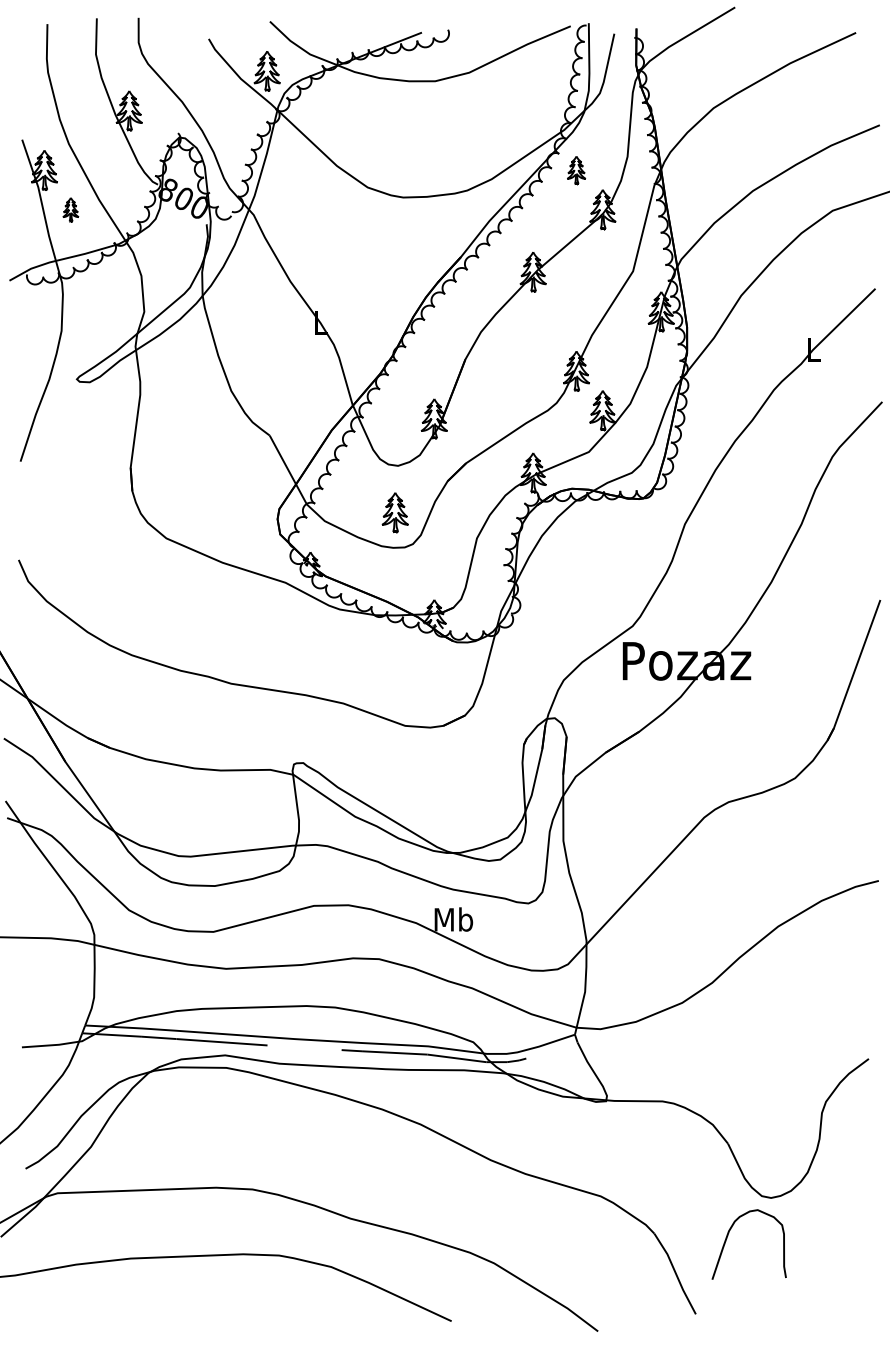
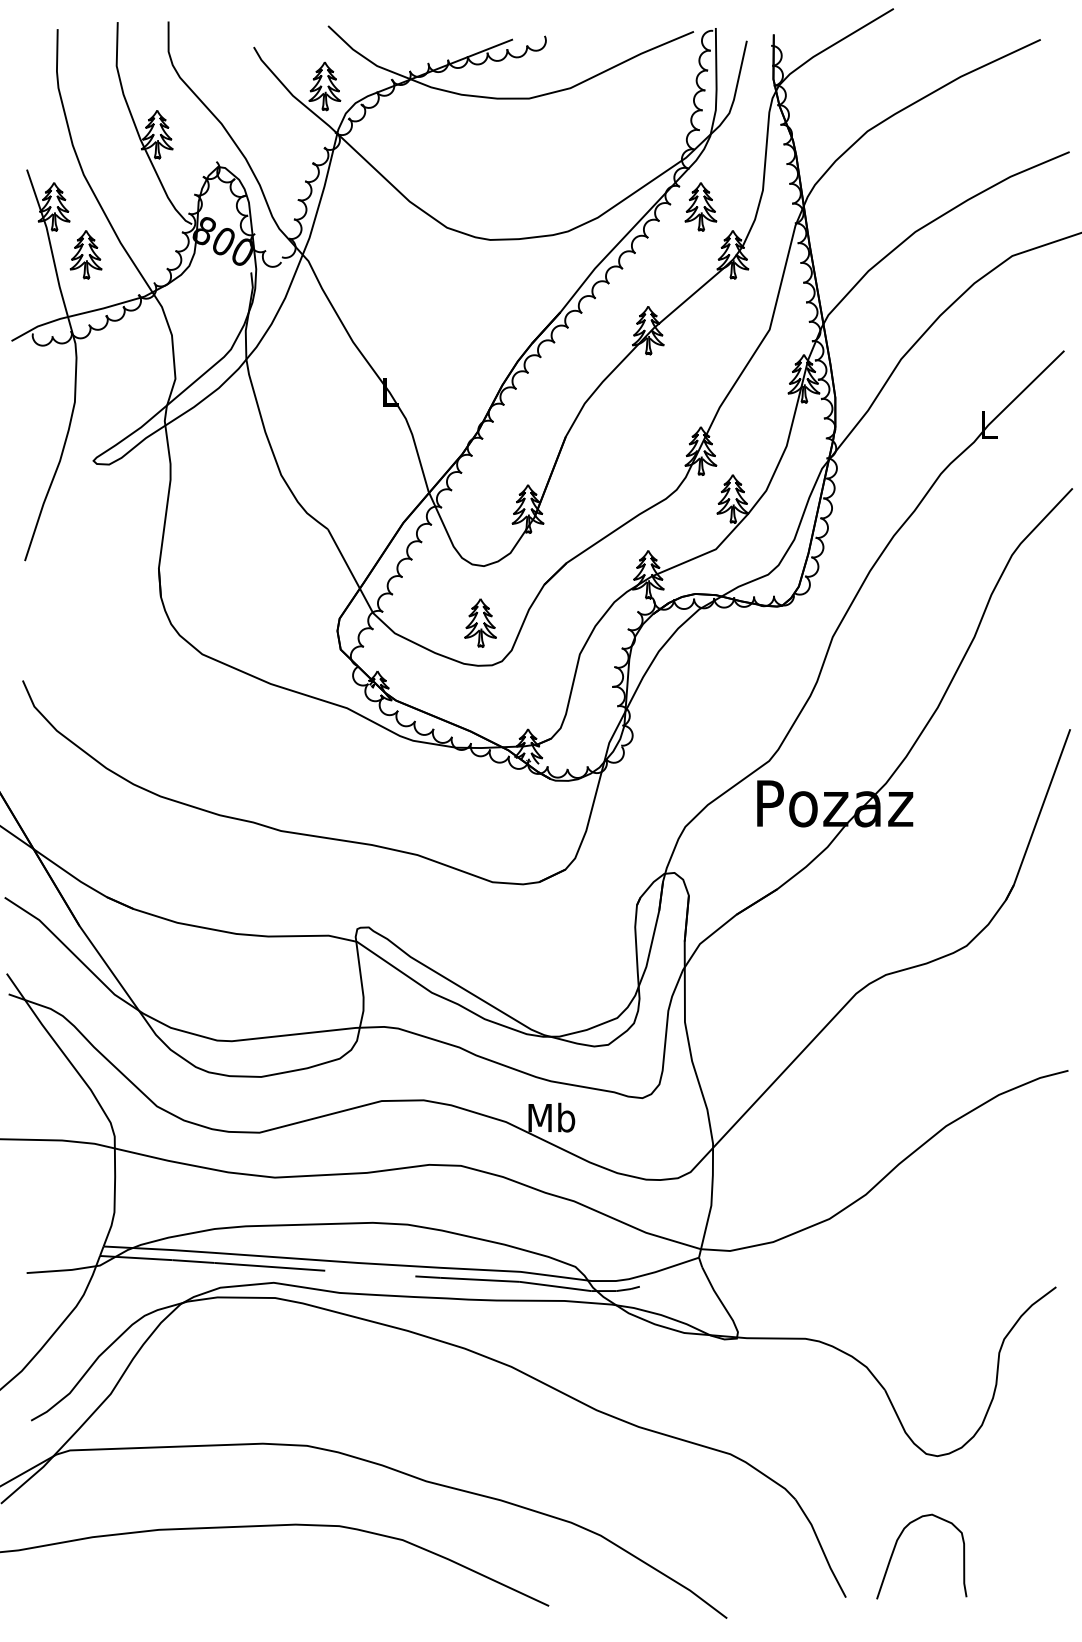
part: (576, 170) -> (700, 207), size x1.43
part: (70, 209) -> (85, 254), size x1.67
curve: (728, 1236) -> (896, 1546), moved

